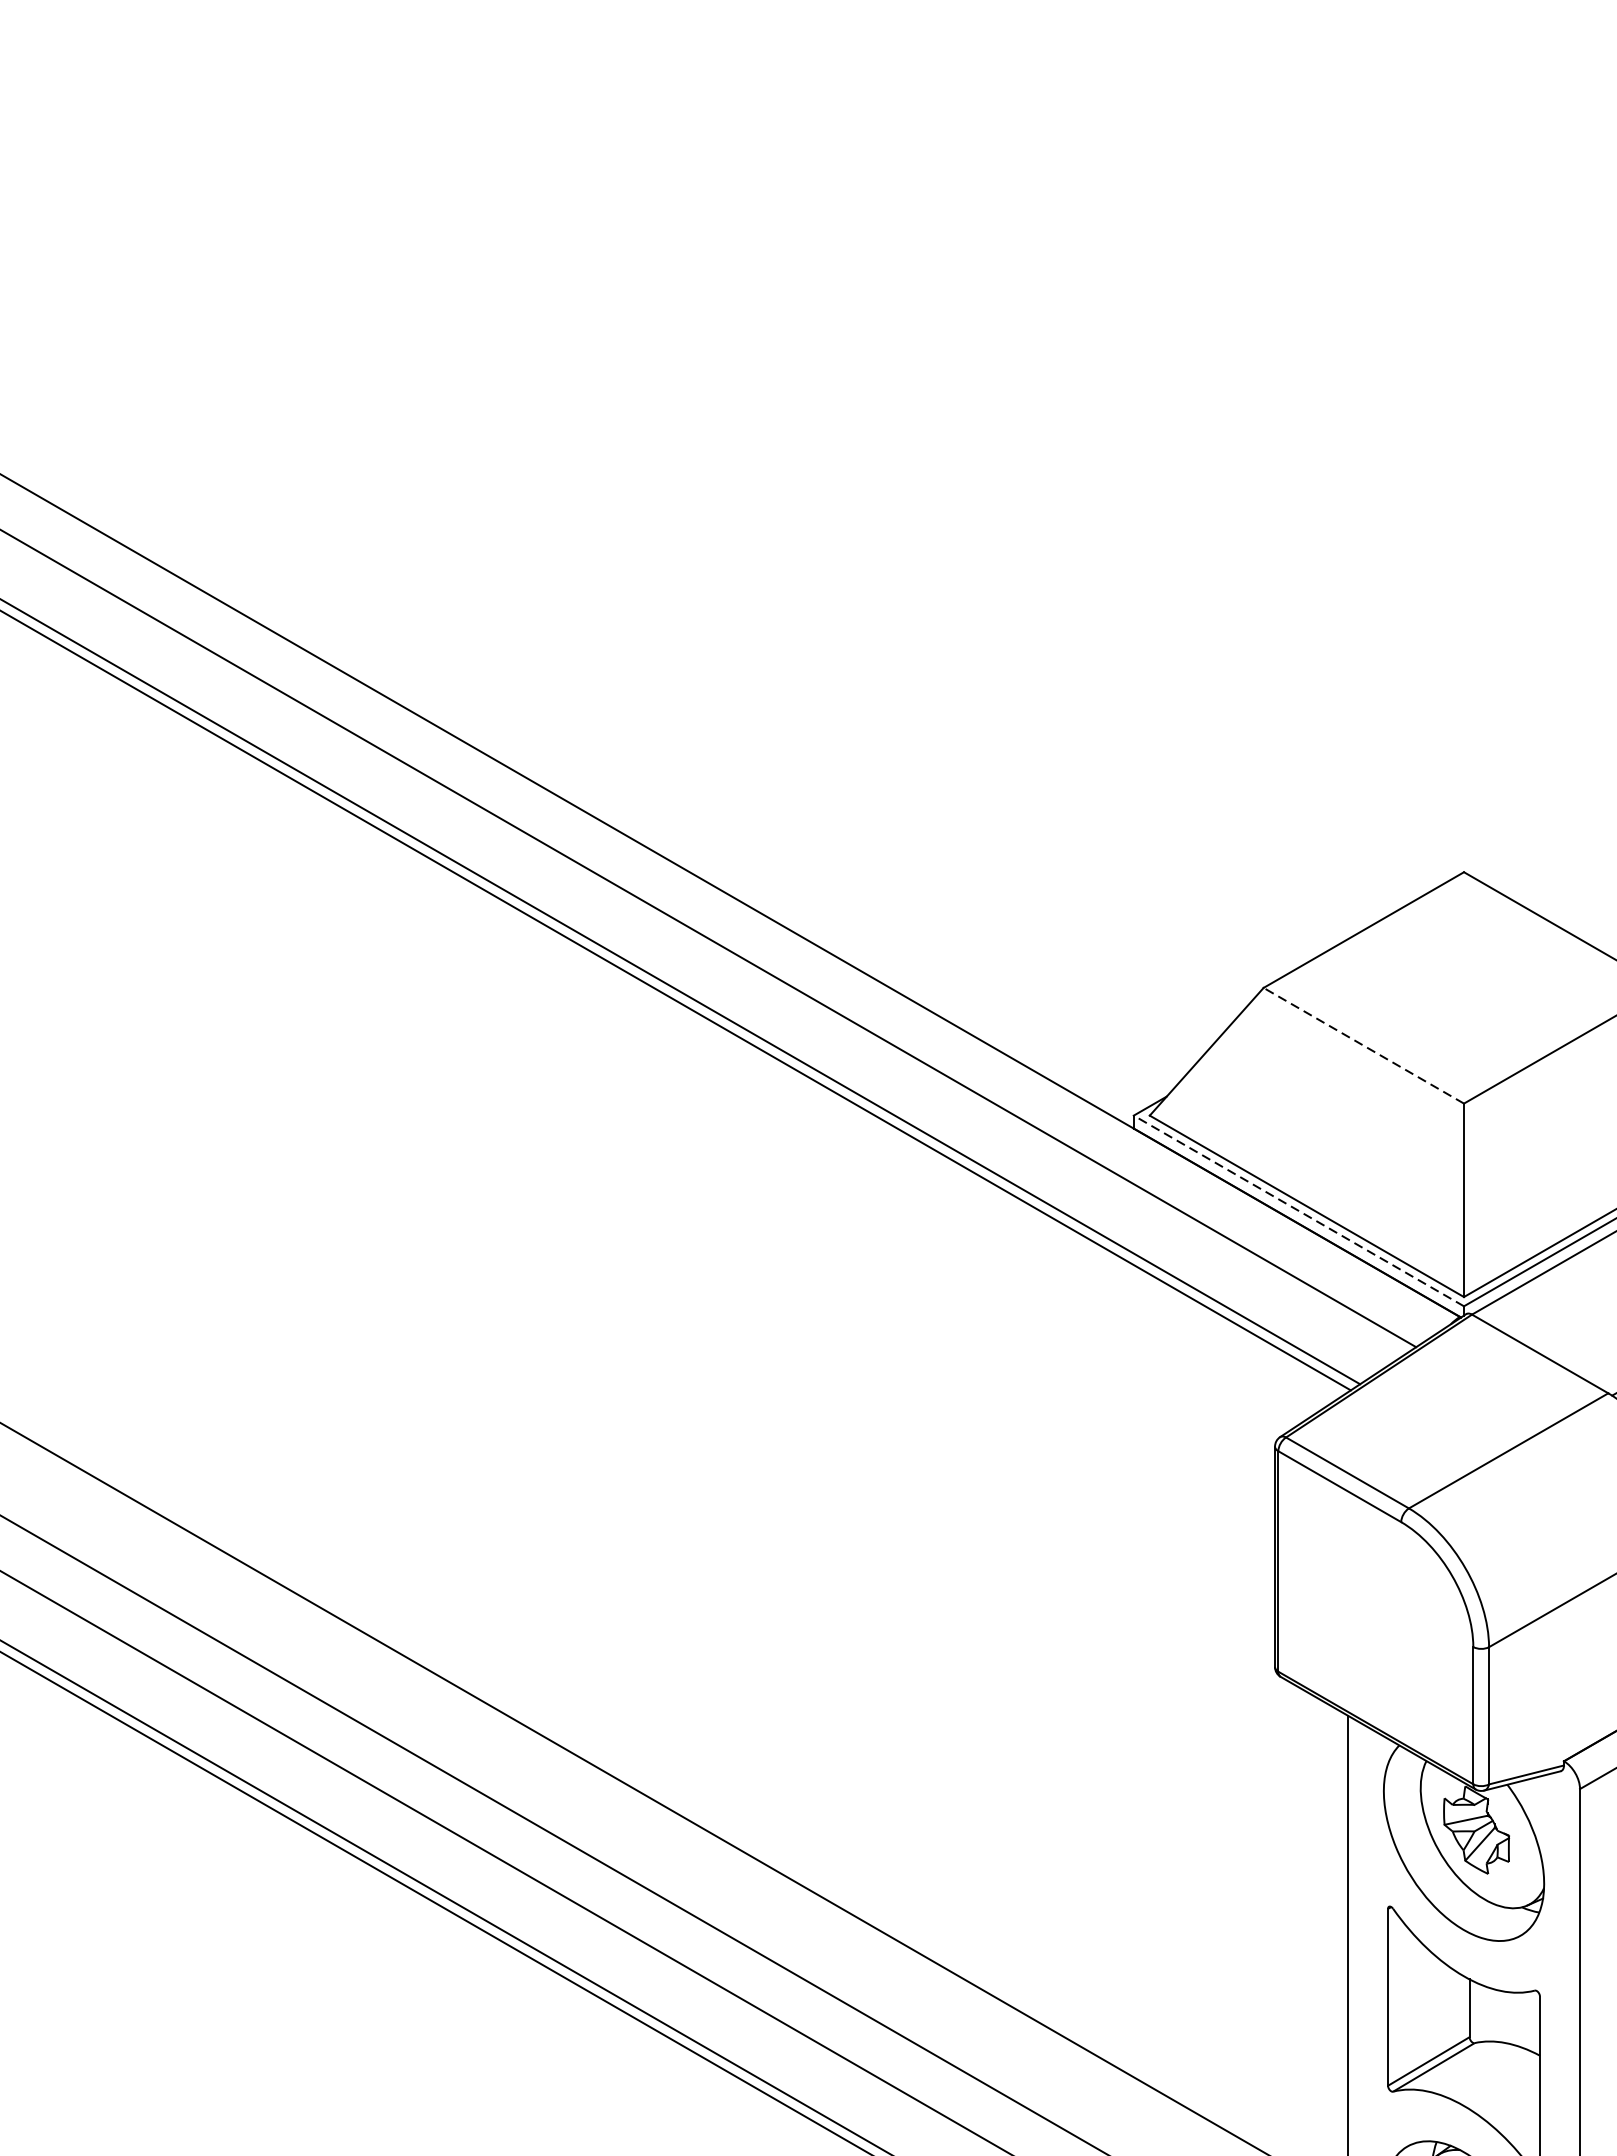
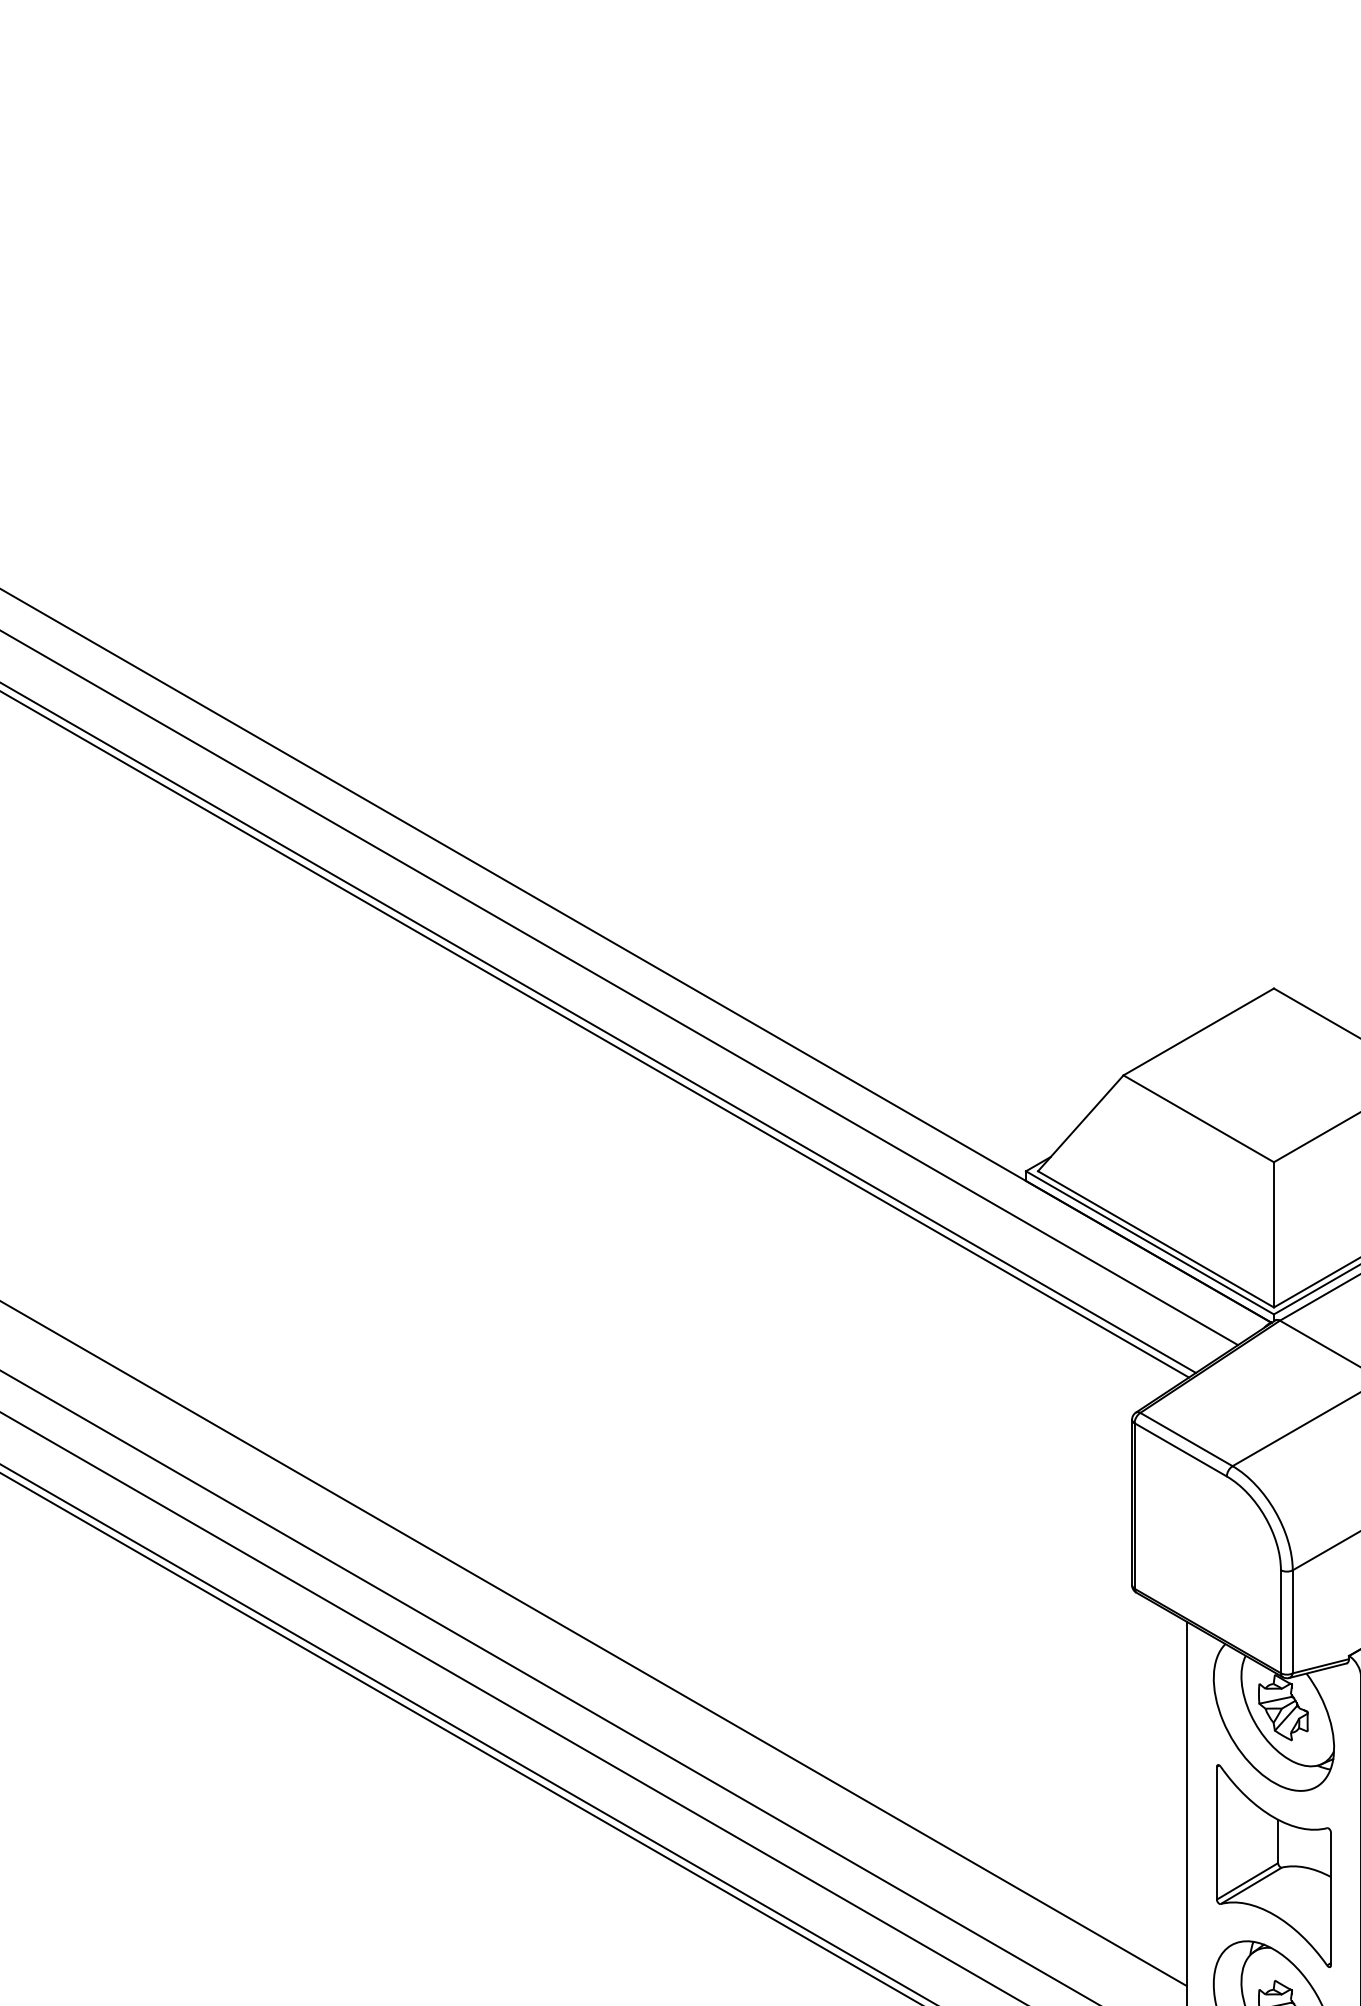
line: (1363, 1045) -> (1198, 1118), dashed -> solid
line: (1298, 1210) -> (1149, 1242), dashed -> solid

